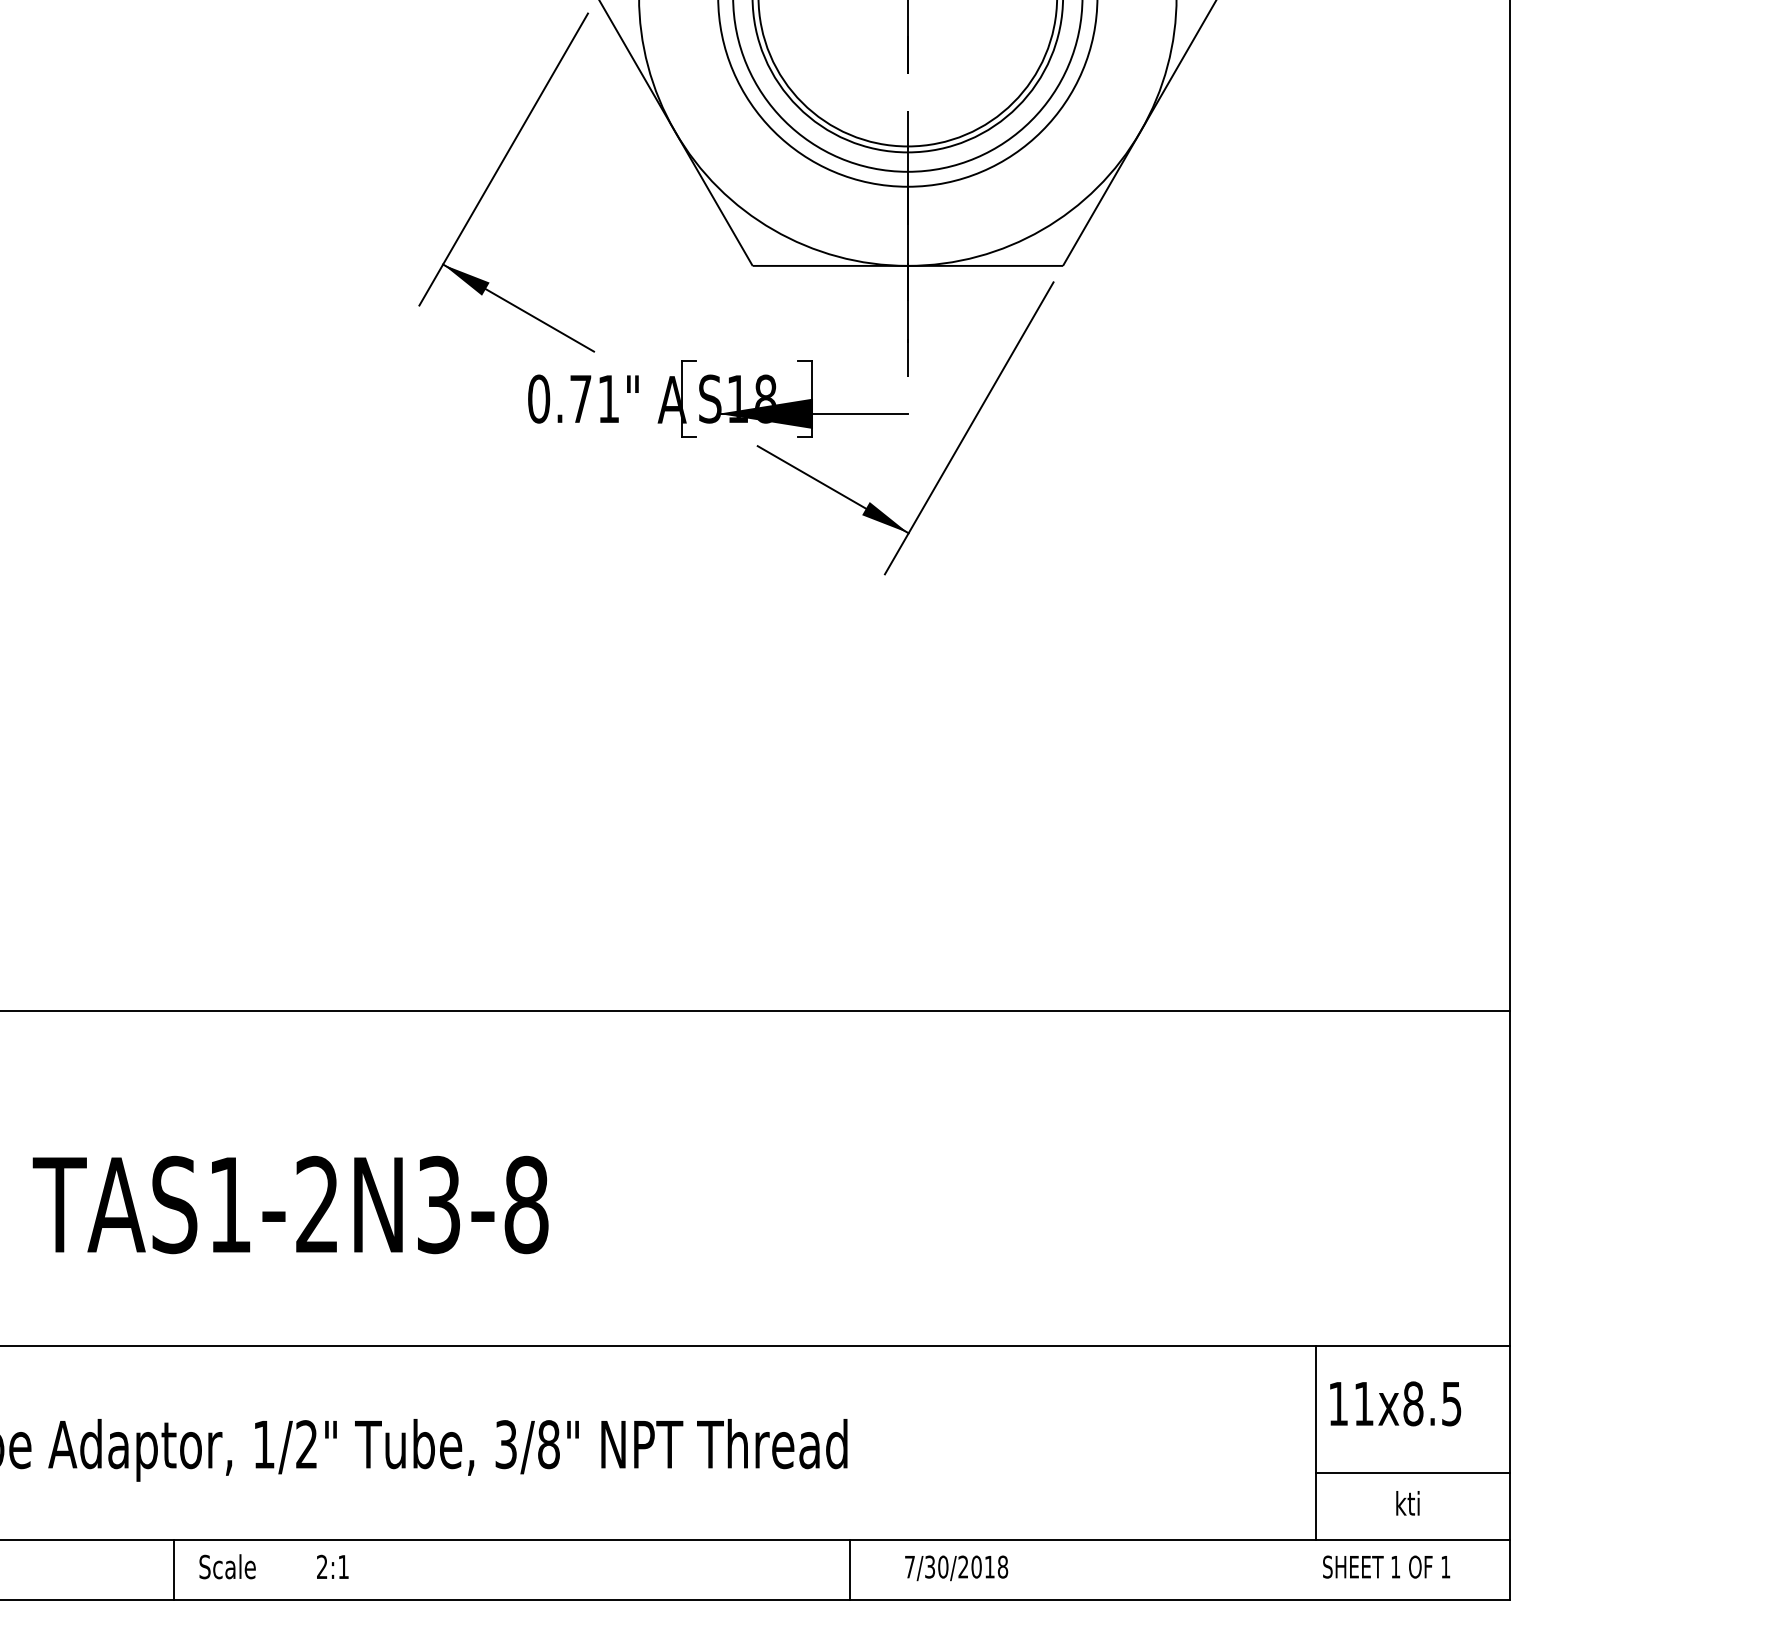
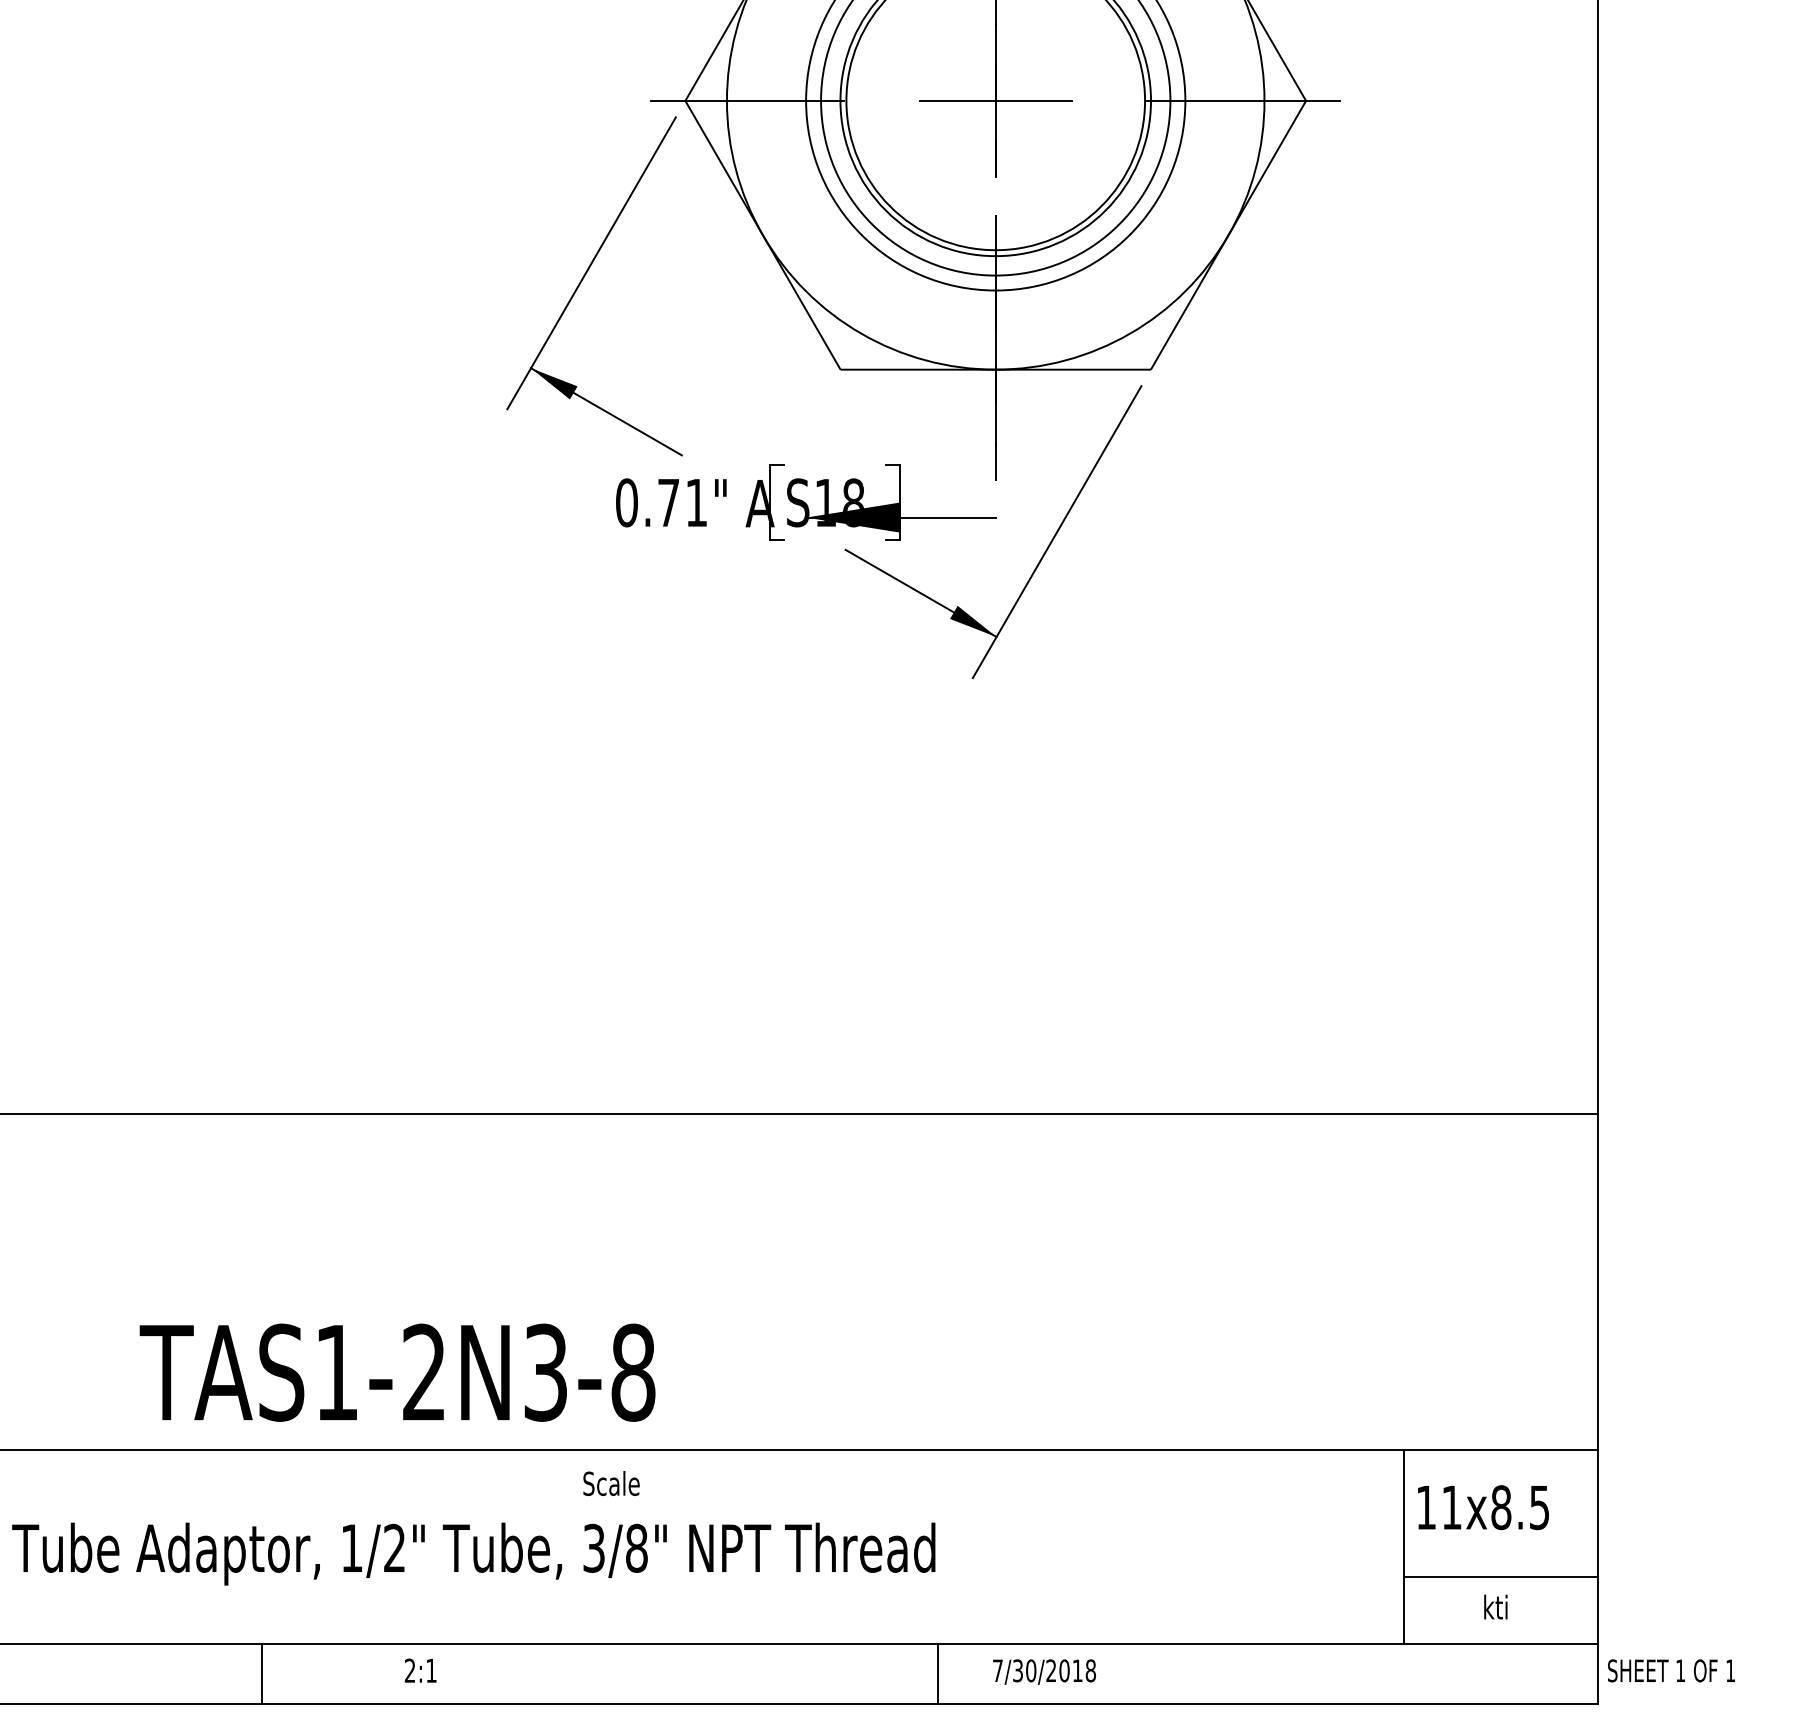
text: (290, 1204) -> (397, 1372), moved
text: (227, 1566) -> (611, 1483), moved
text: (1386, 1566) -> (1671, 1670), moved

